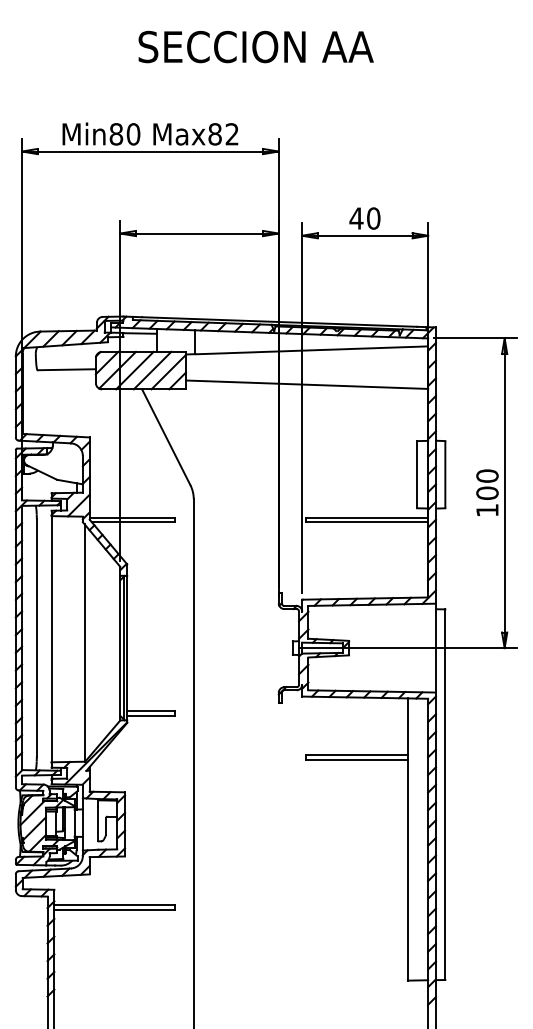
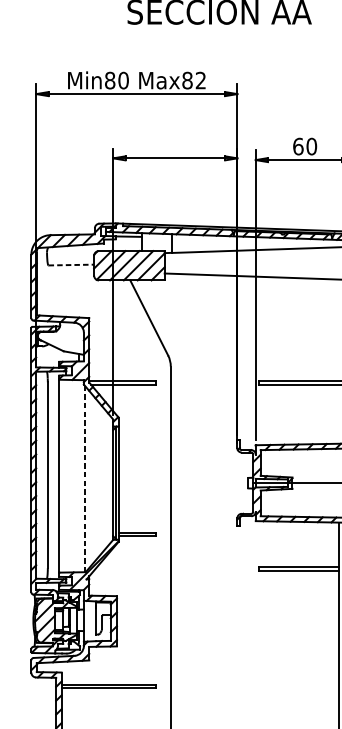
text: (356, 218) -> (298, 146), 40 -> 60
line: (67, 369) -> (71, 264), solid -> dashed
line: (84, 642) -> (85, 478), solid -> dashed

